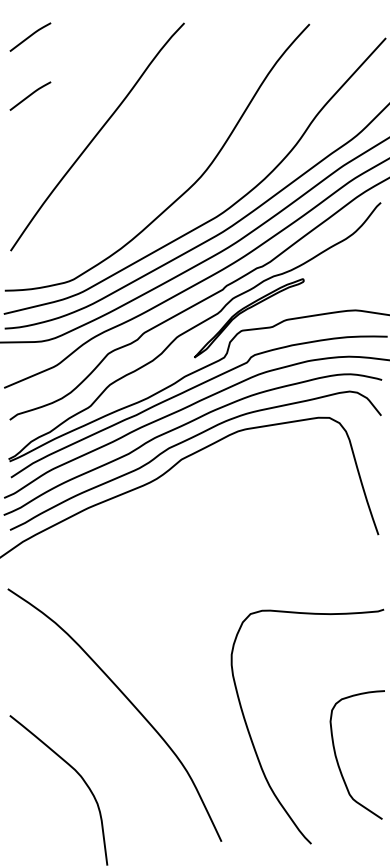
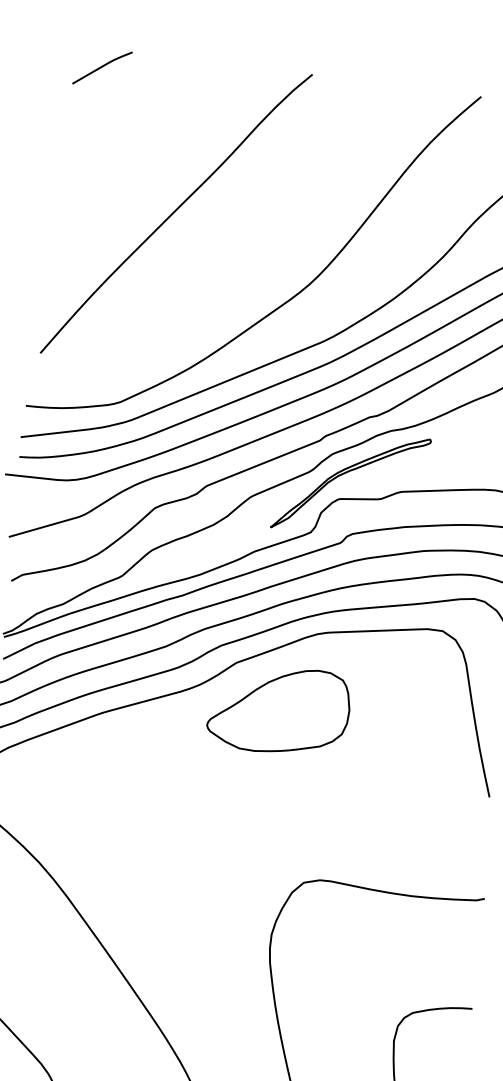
curve: (30, 95) -> (92, 146), removed
part: (216, 490) -> (278, 710), added

